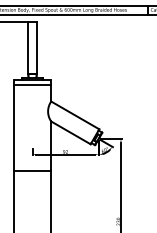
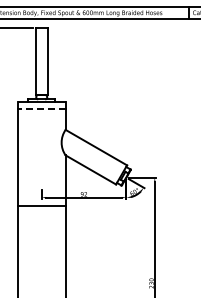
line: (32, 84) -> (41, 108), solid -> dashed
line: (32, 171) -> (41, 206), moved

